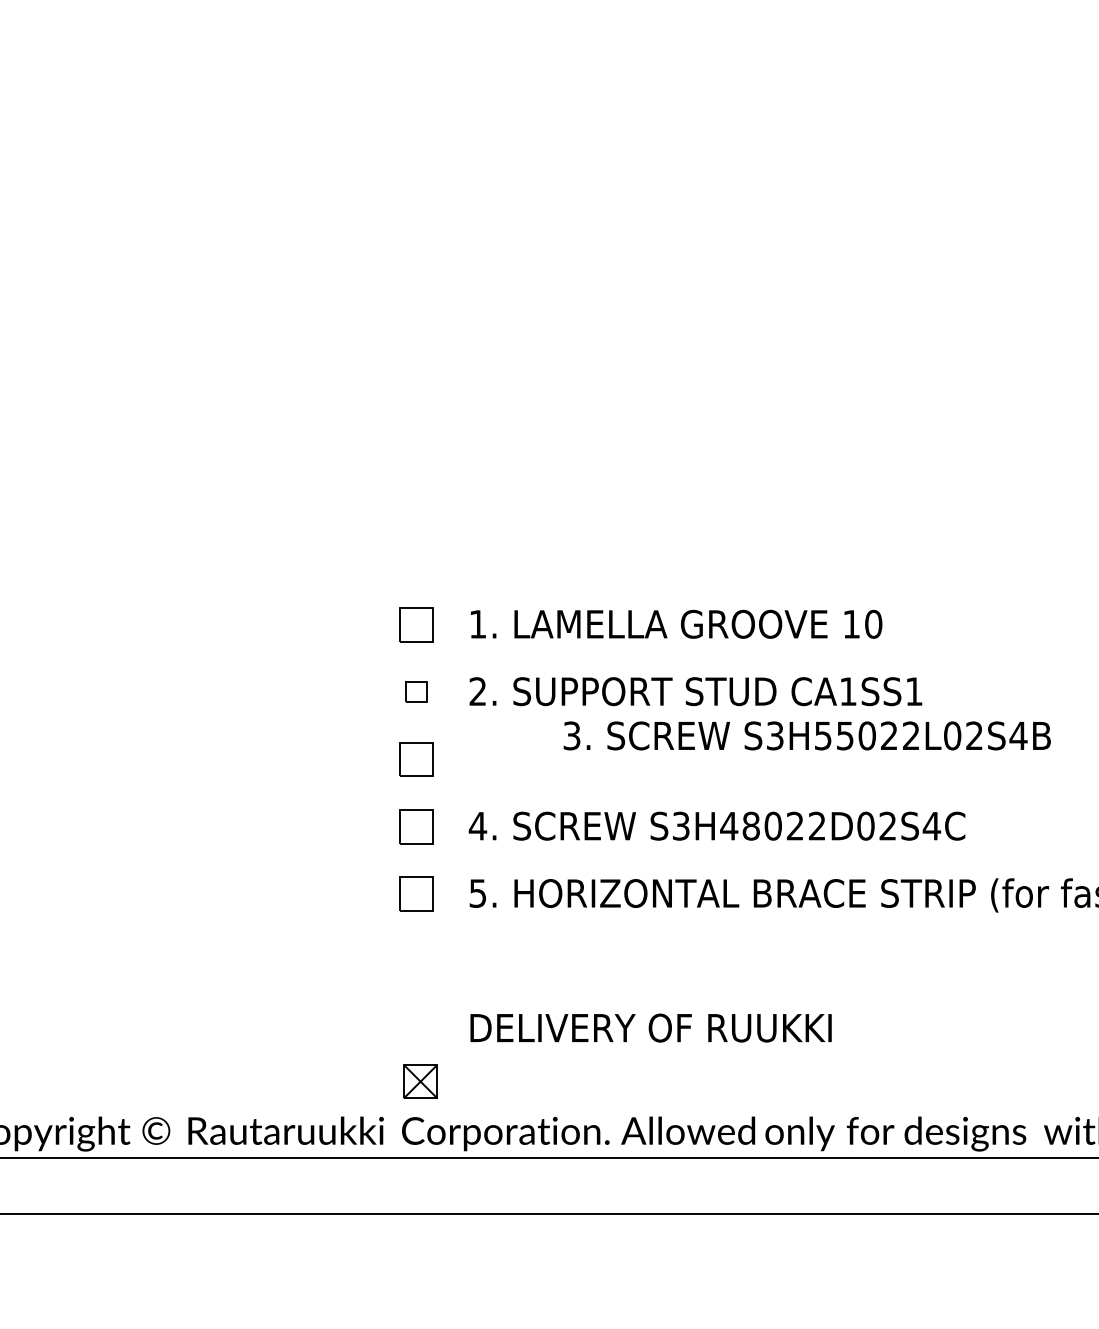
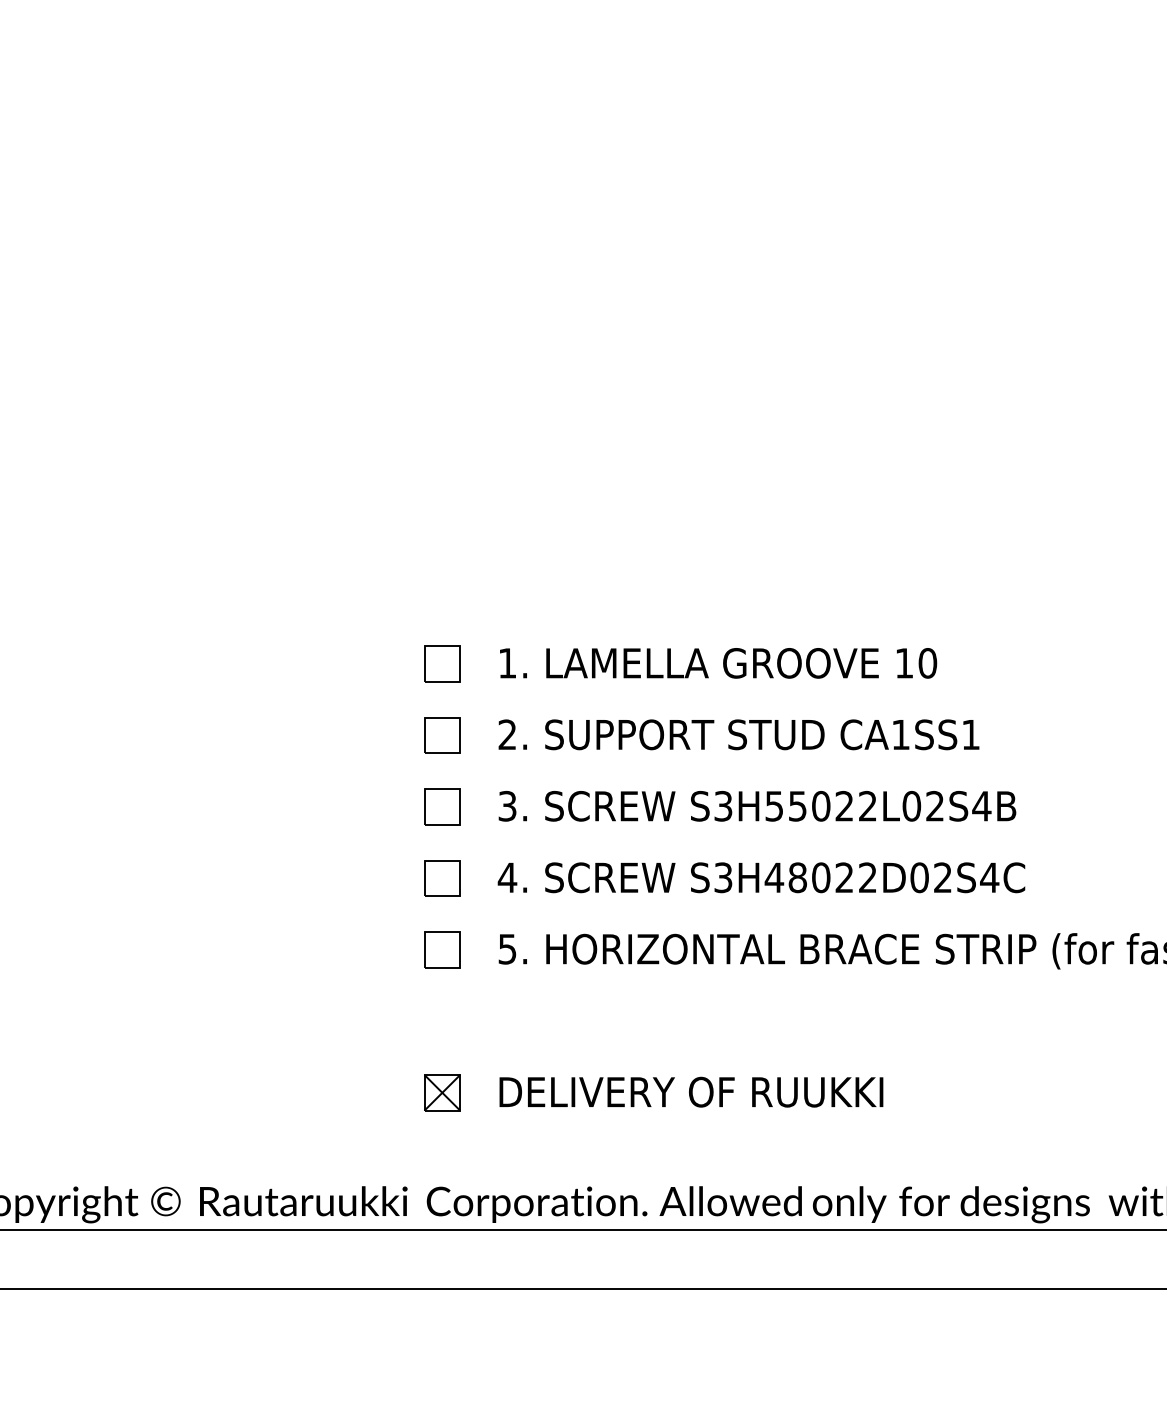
part: (416, 691) -> (442, 734), size x1.67
text: (806, 735) -> (756, 805), moved
part: (420, 1081) -> (442, 1092), moved

